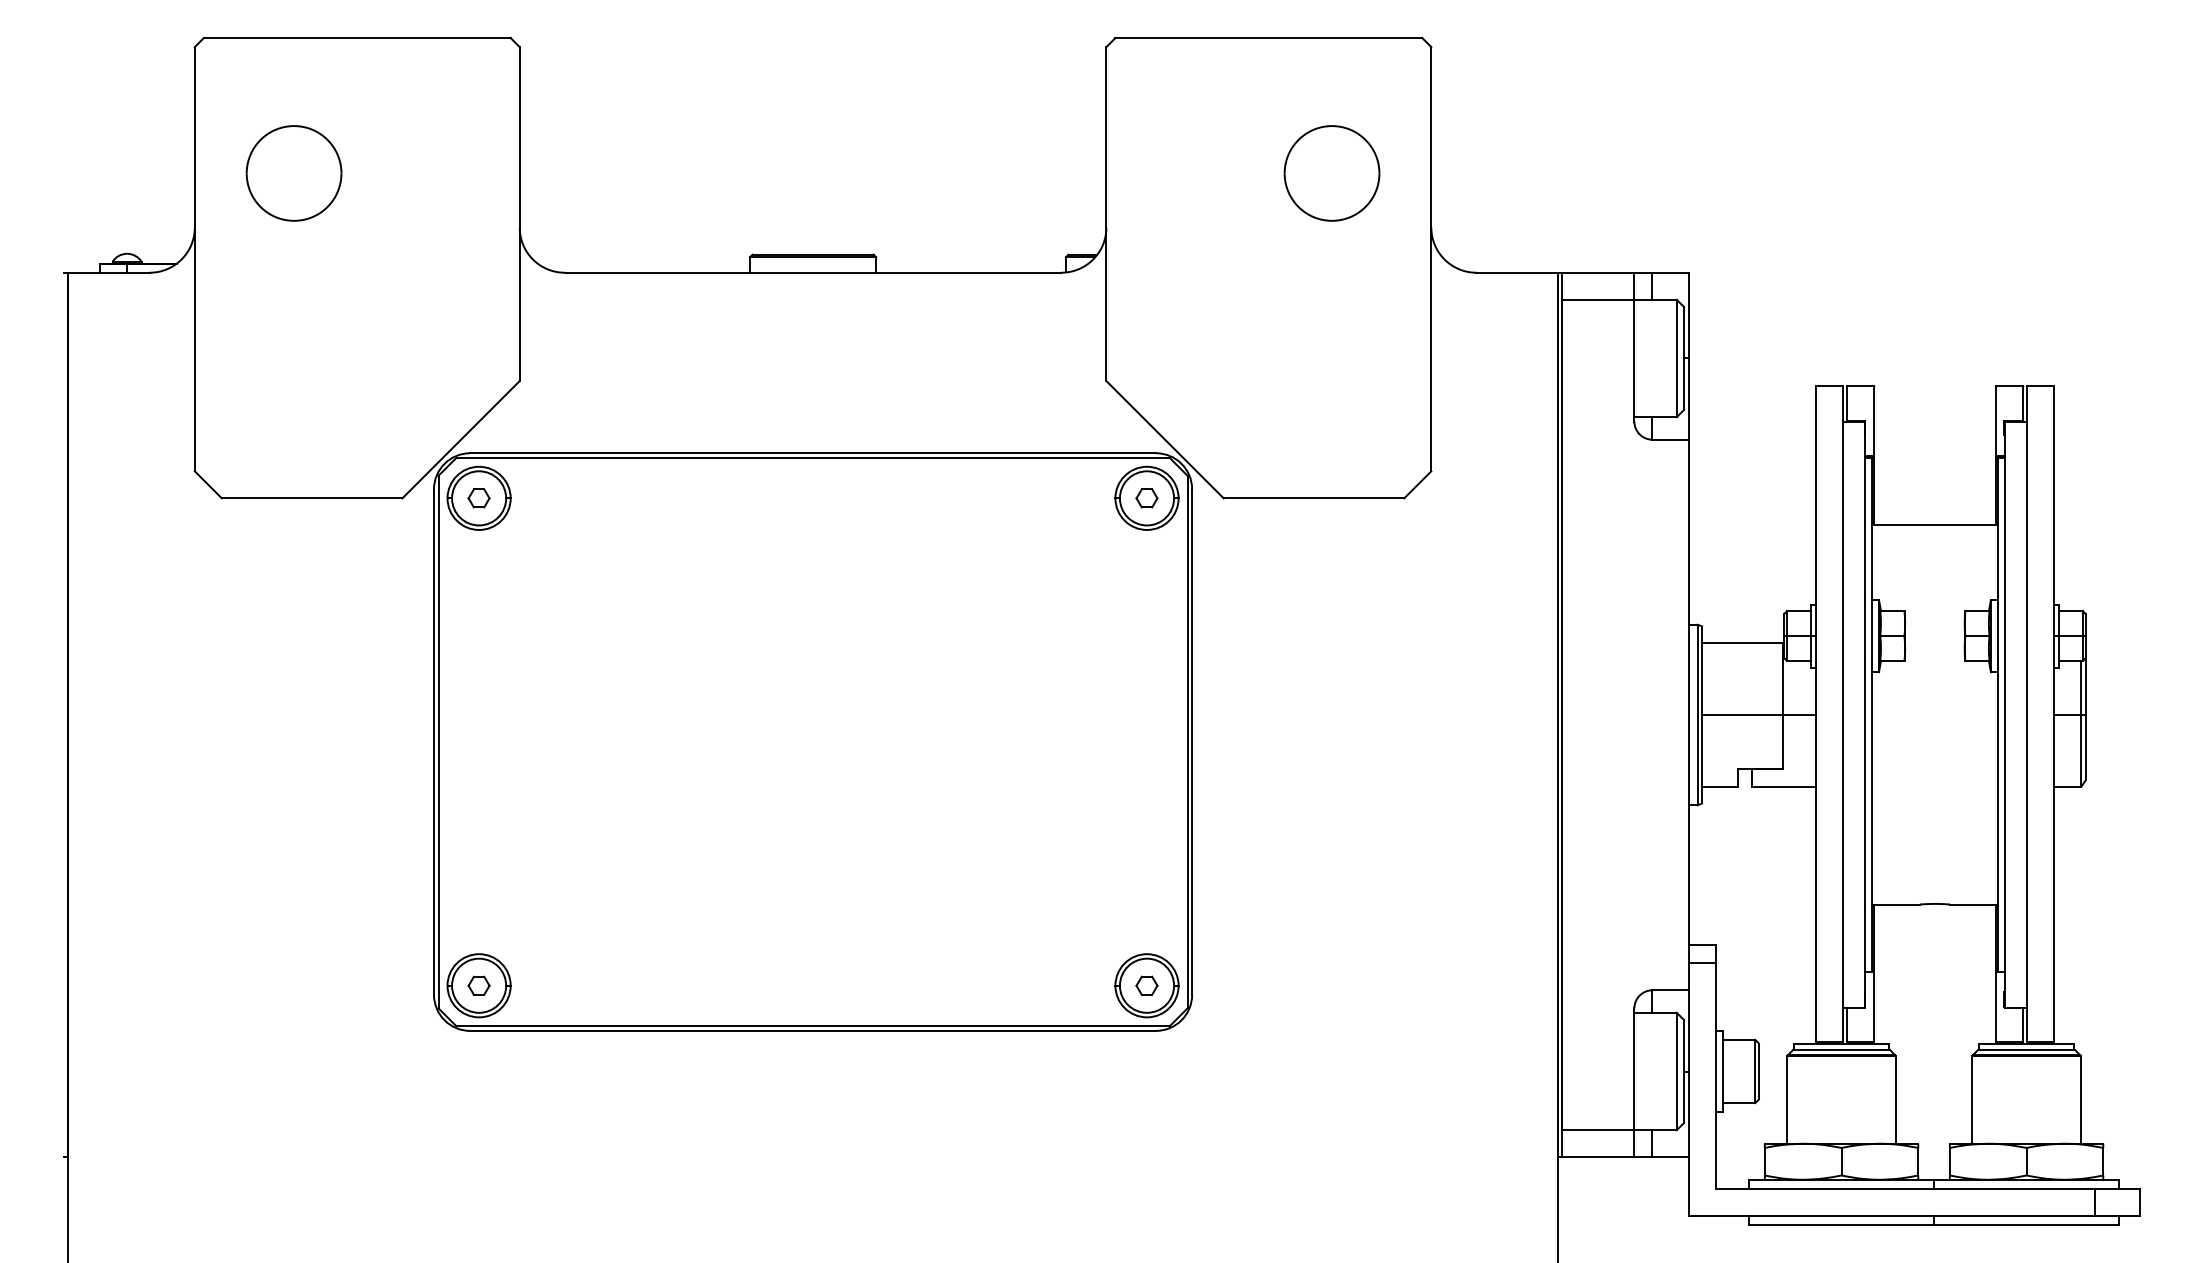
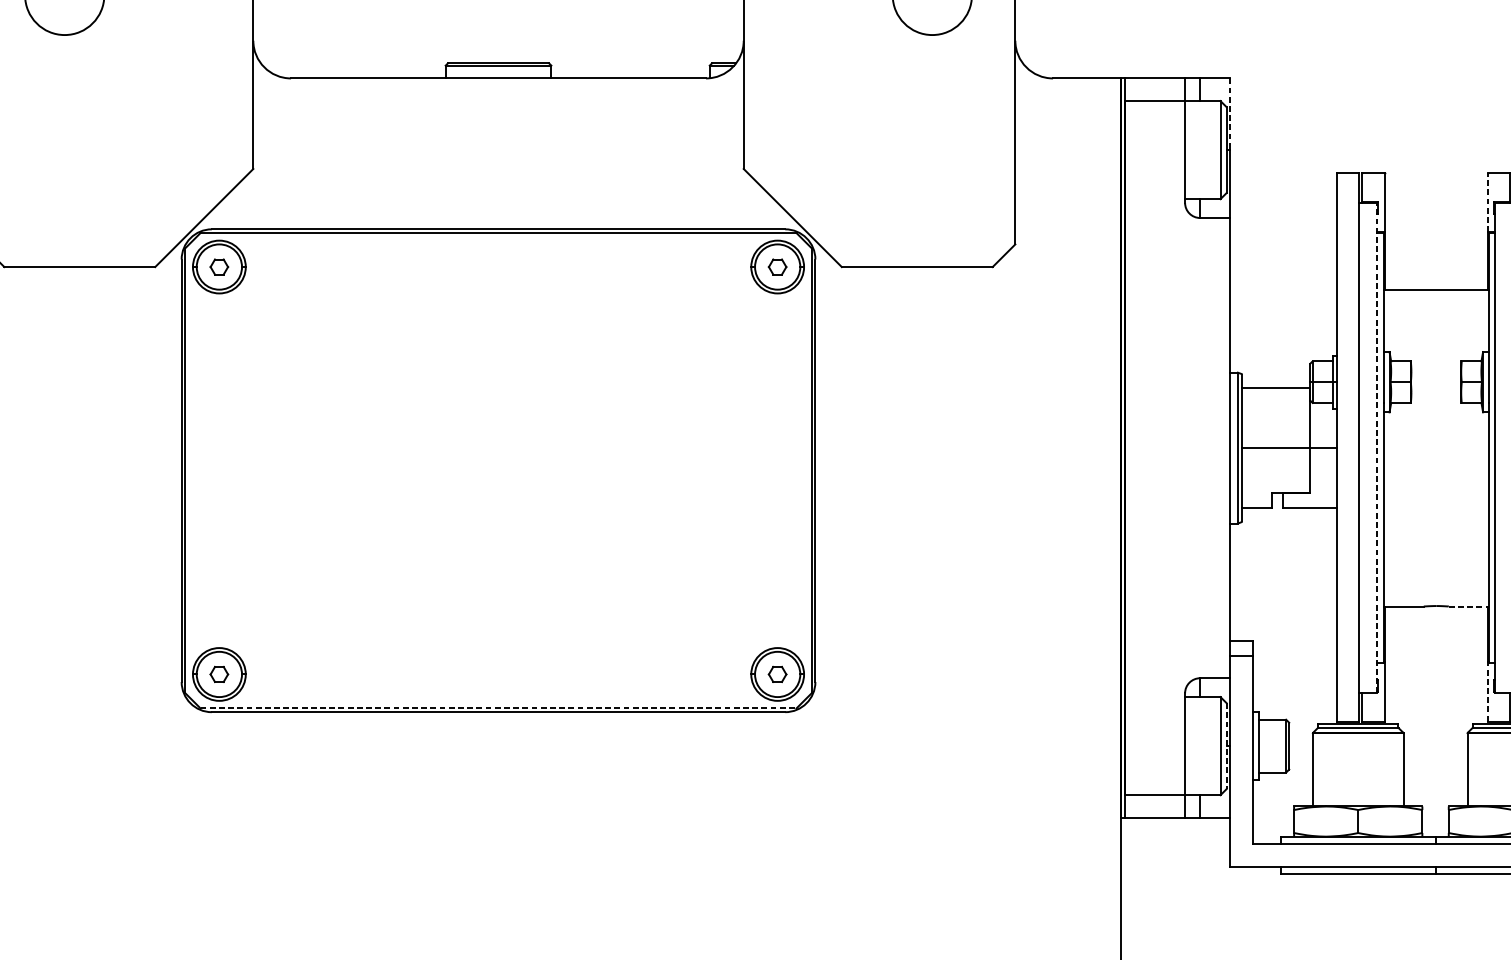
line: (1688, 315) -> (1230, 114), solid -> dashed
line: (1996, 420) -> (1487, 201), solid -> dashed
line: (1864, 714) -> (1377, 447), solid -> dashed
line: (1974, 904) -> (1469, 606), solid -> dashed
line: (1996, 1006) -> (1487, 691), solid -> dashed
line: (813, 1026) -> (498, 708), solid -> dashed
line: (1684, 1072) -> (1226, 746), solid -> dashed

